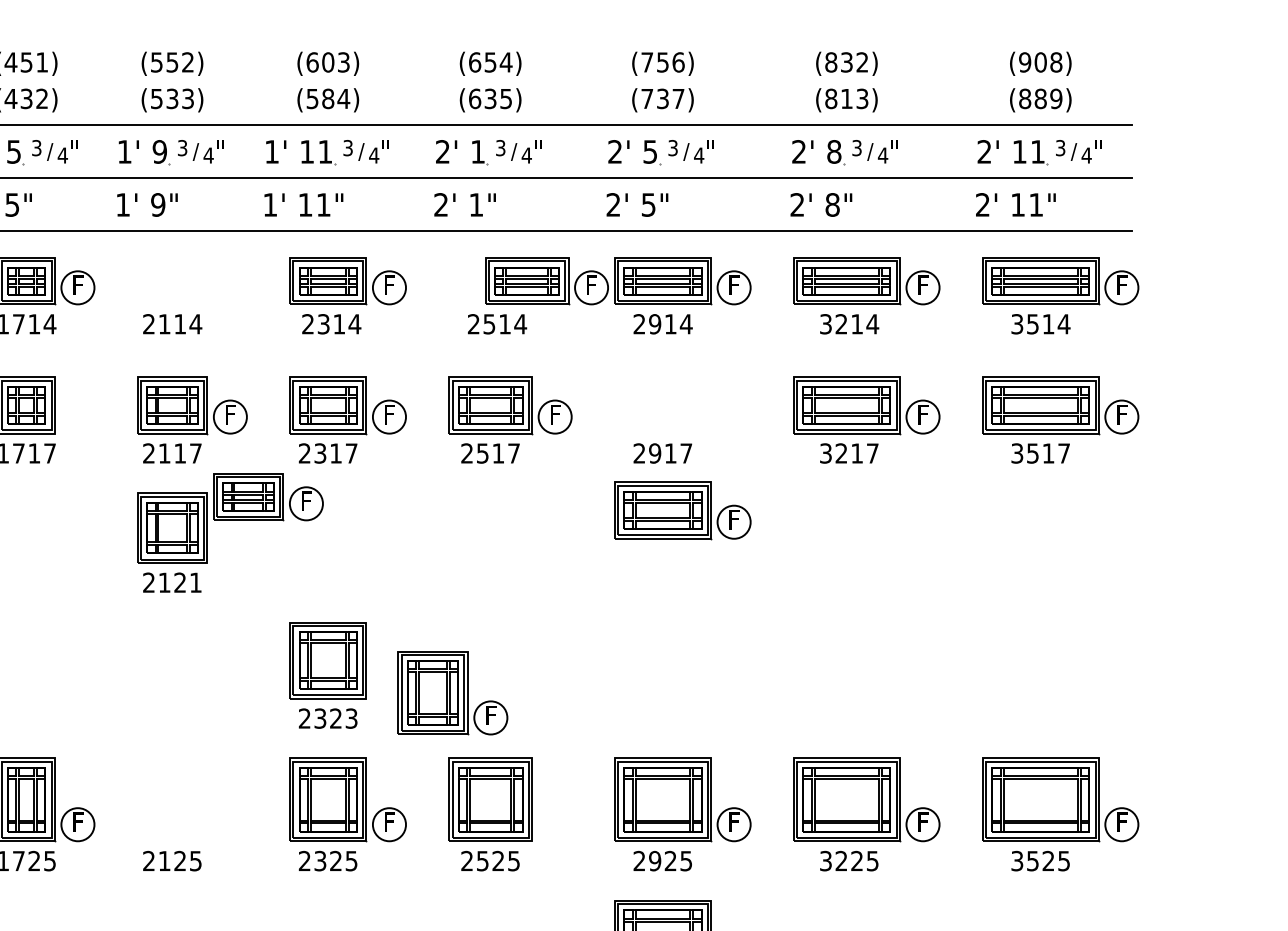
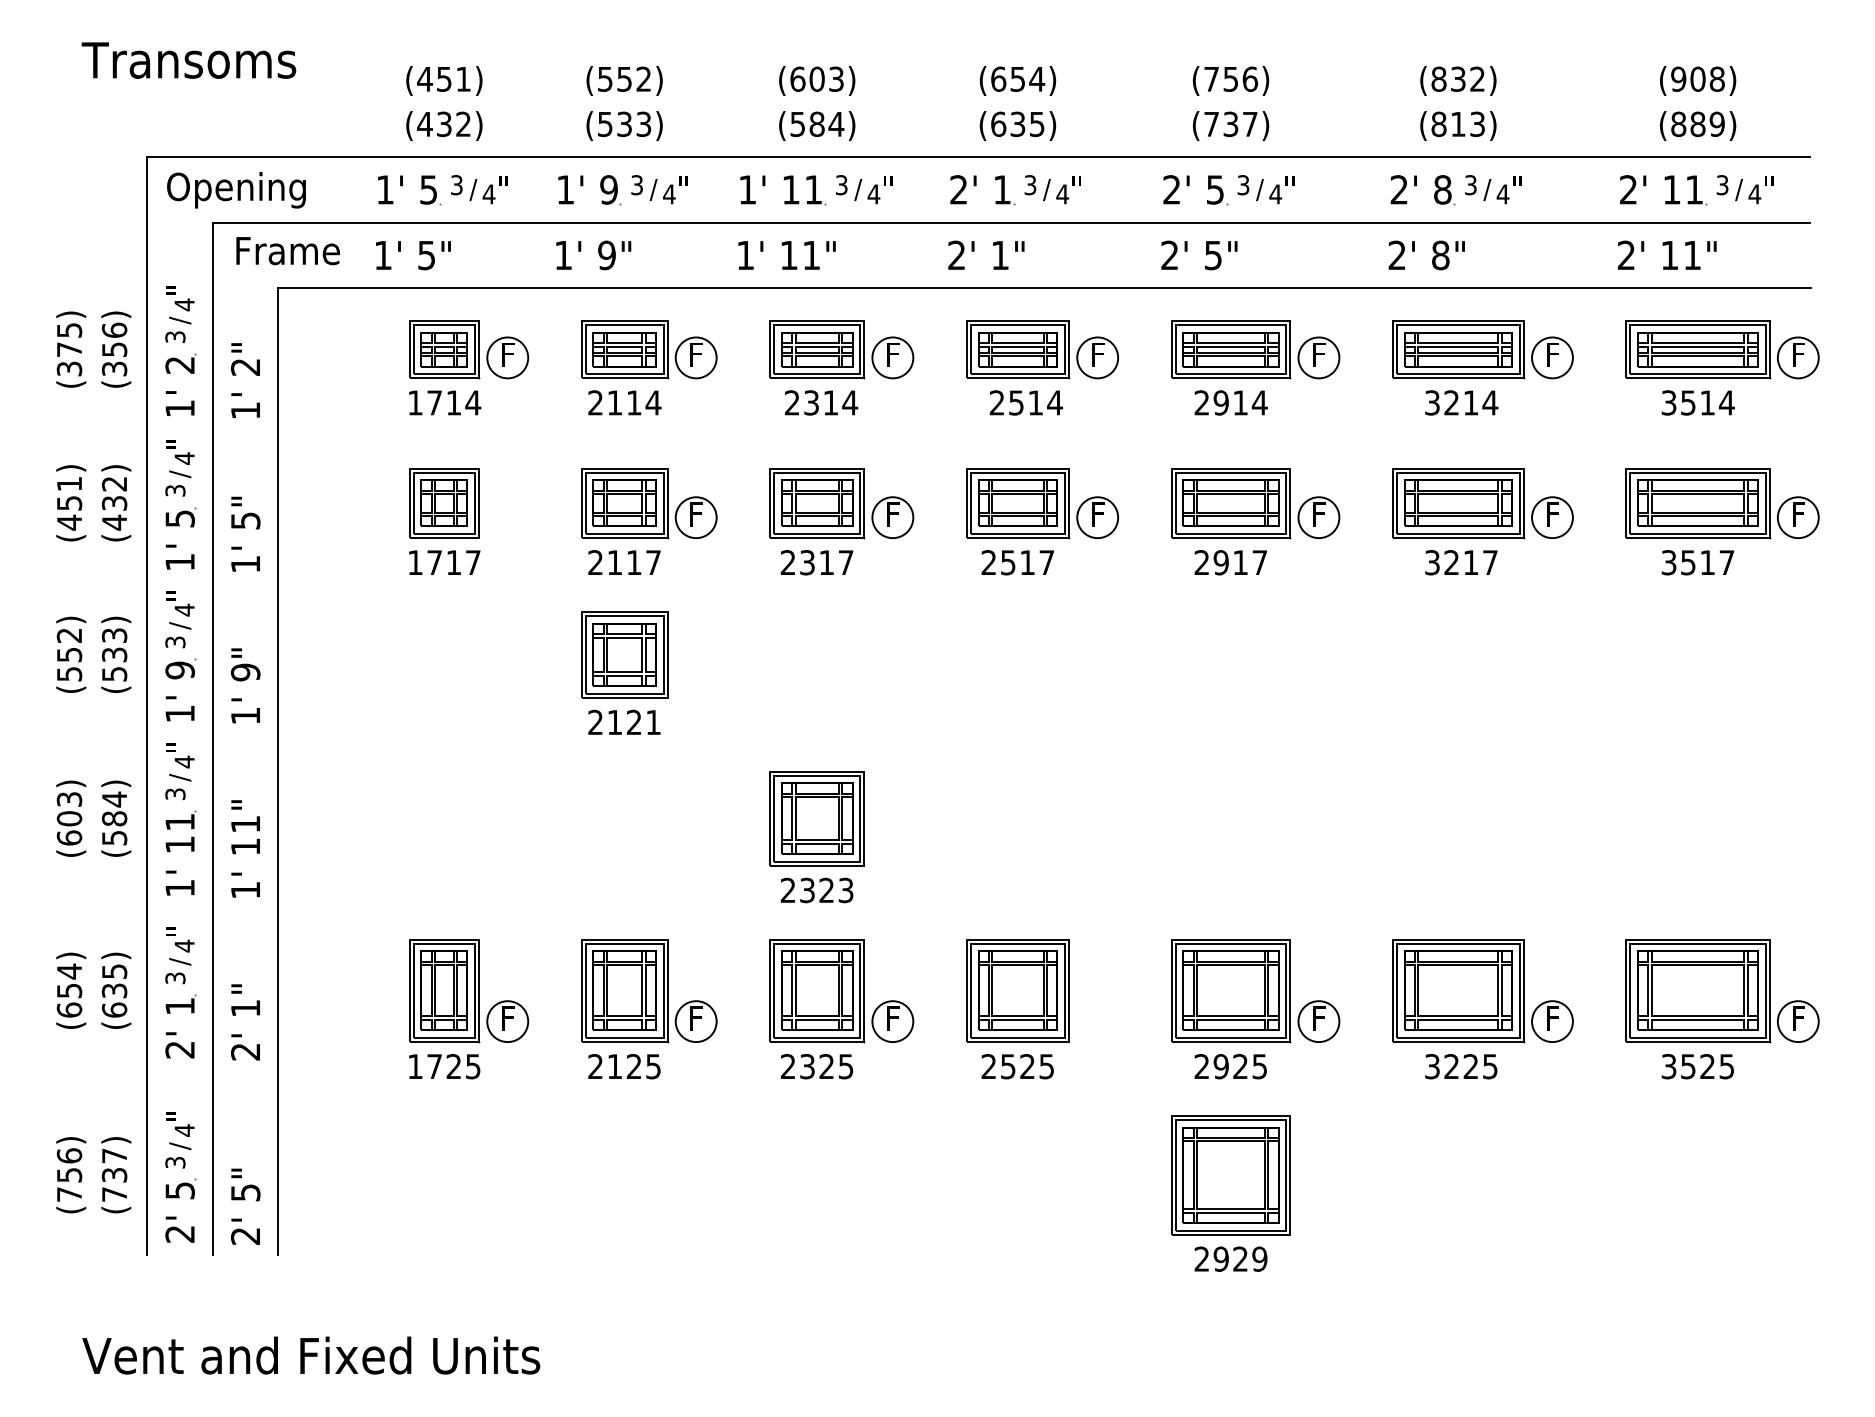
part: (546, 281) -> (1042, 349), moved
part: (268, 497) -> (649, 349), moved
part: (682, 510) -> (1255, 503), moved
part: (453, 693) -> (649, 991), moved

